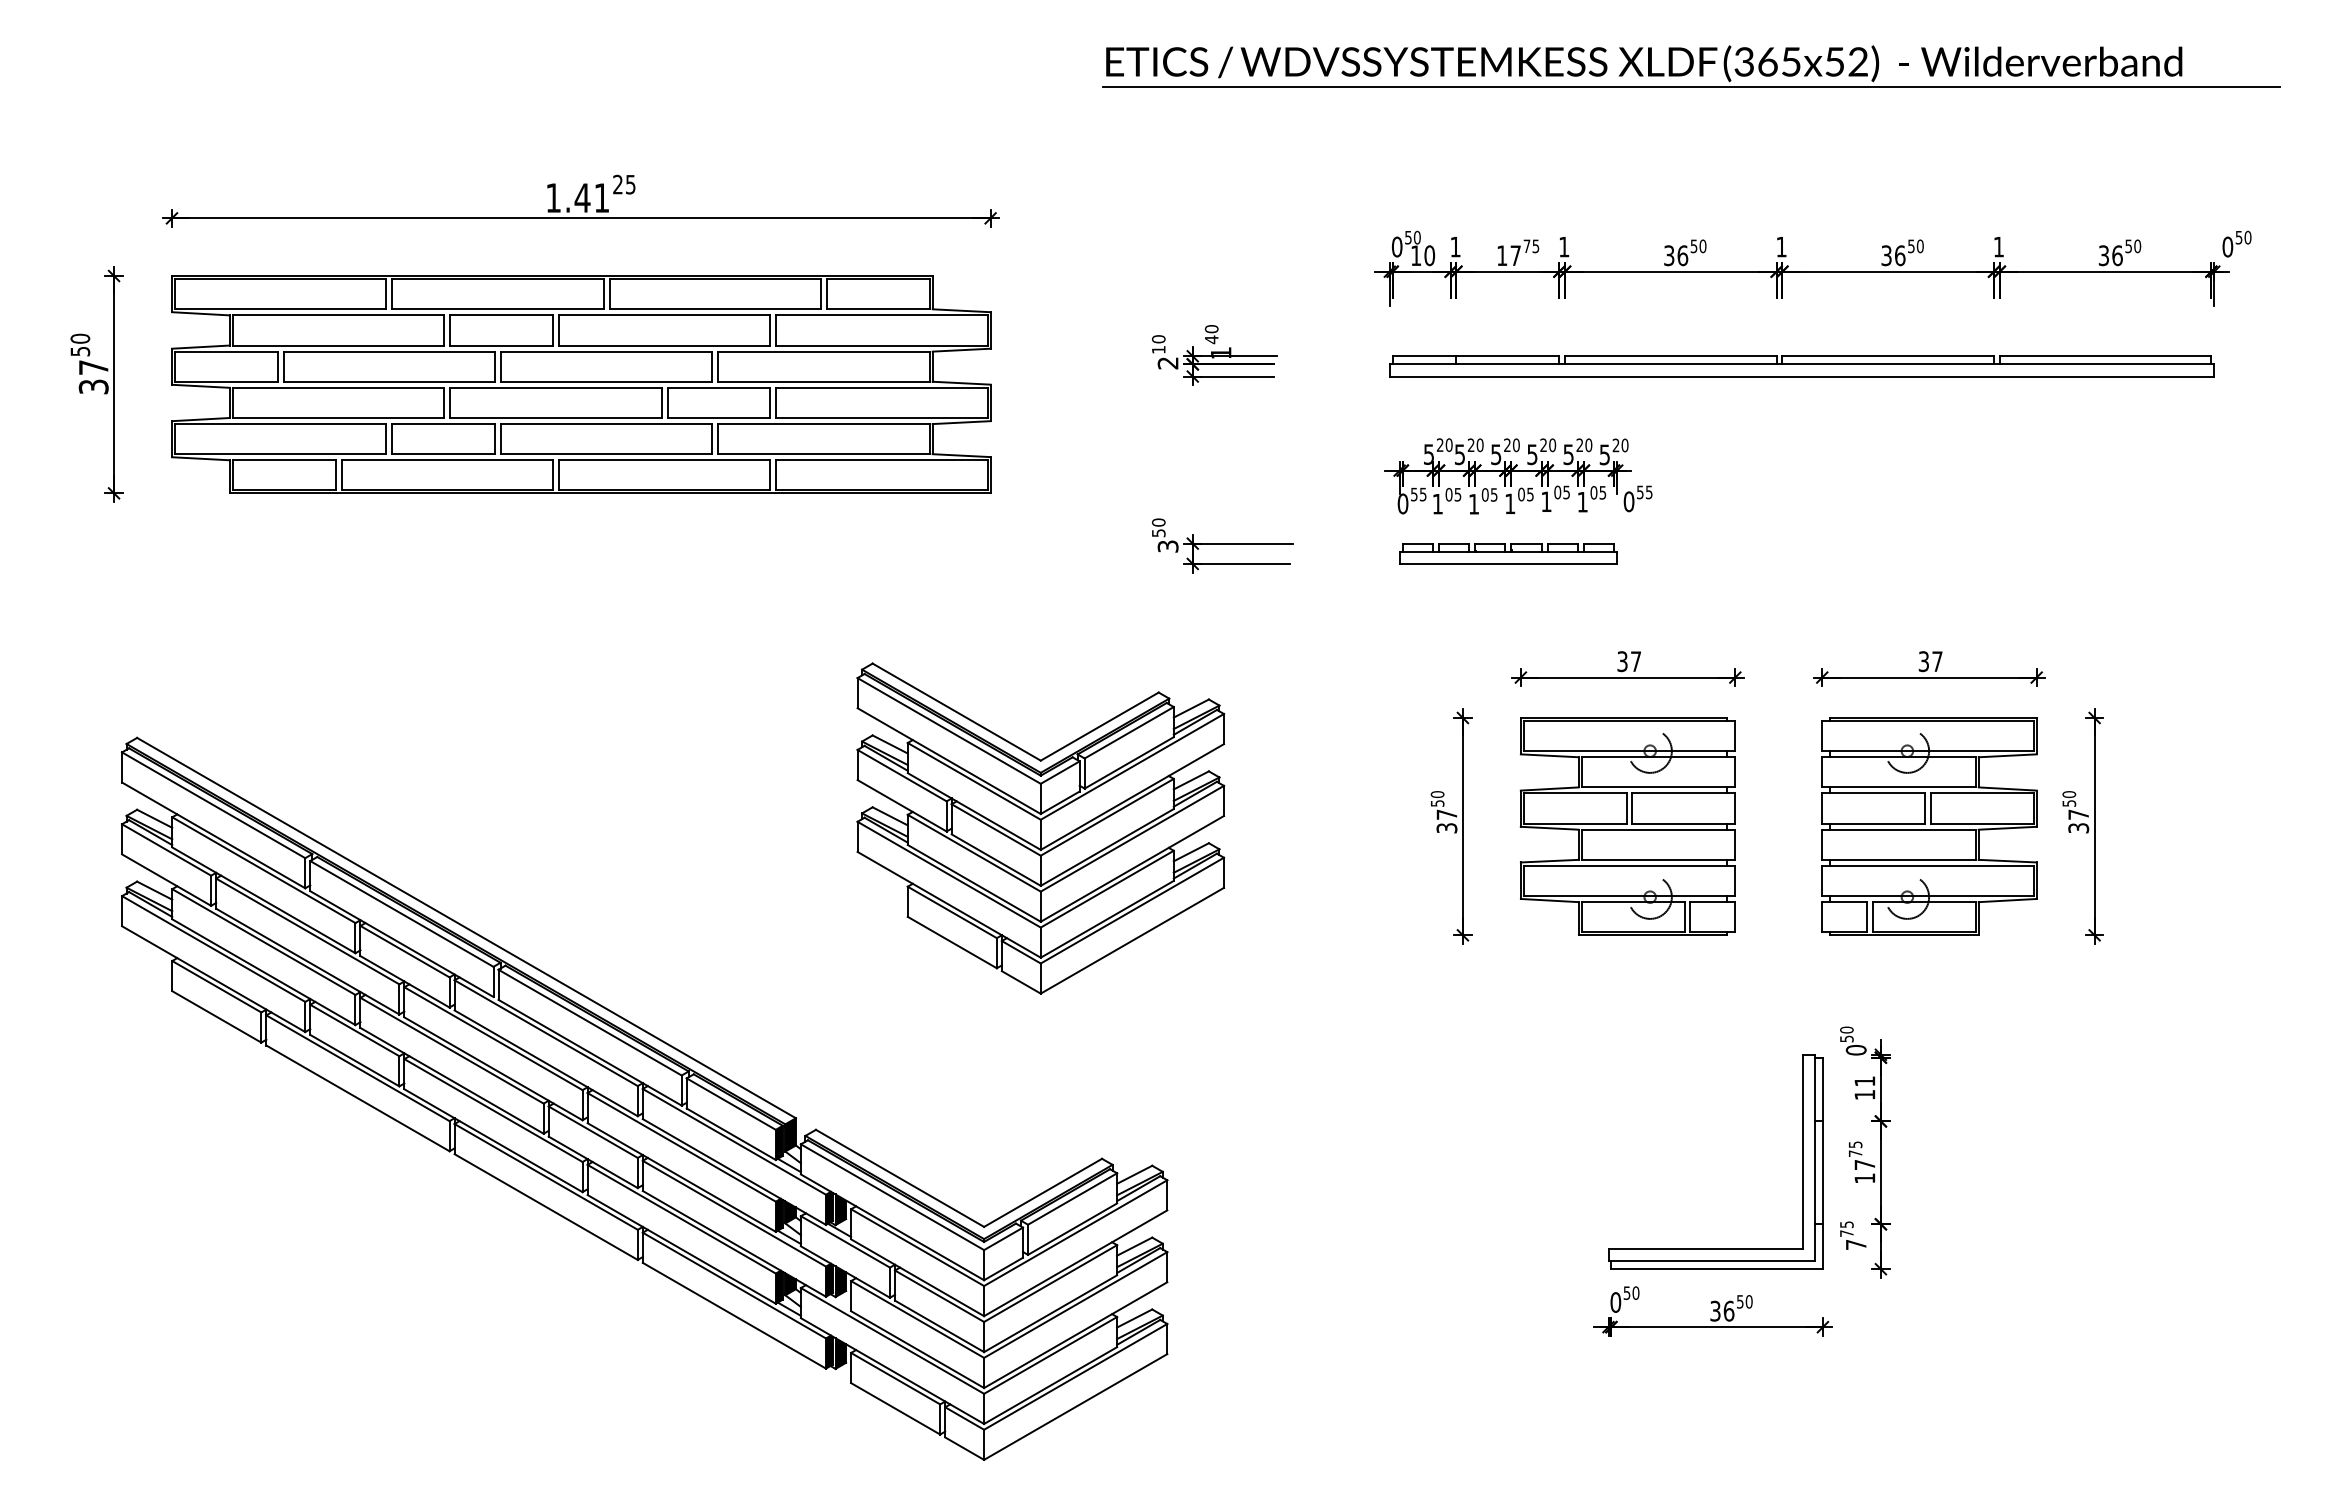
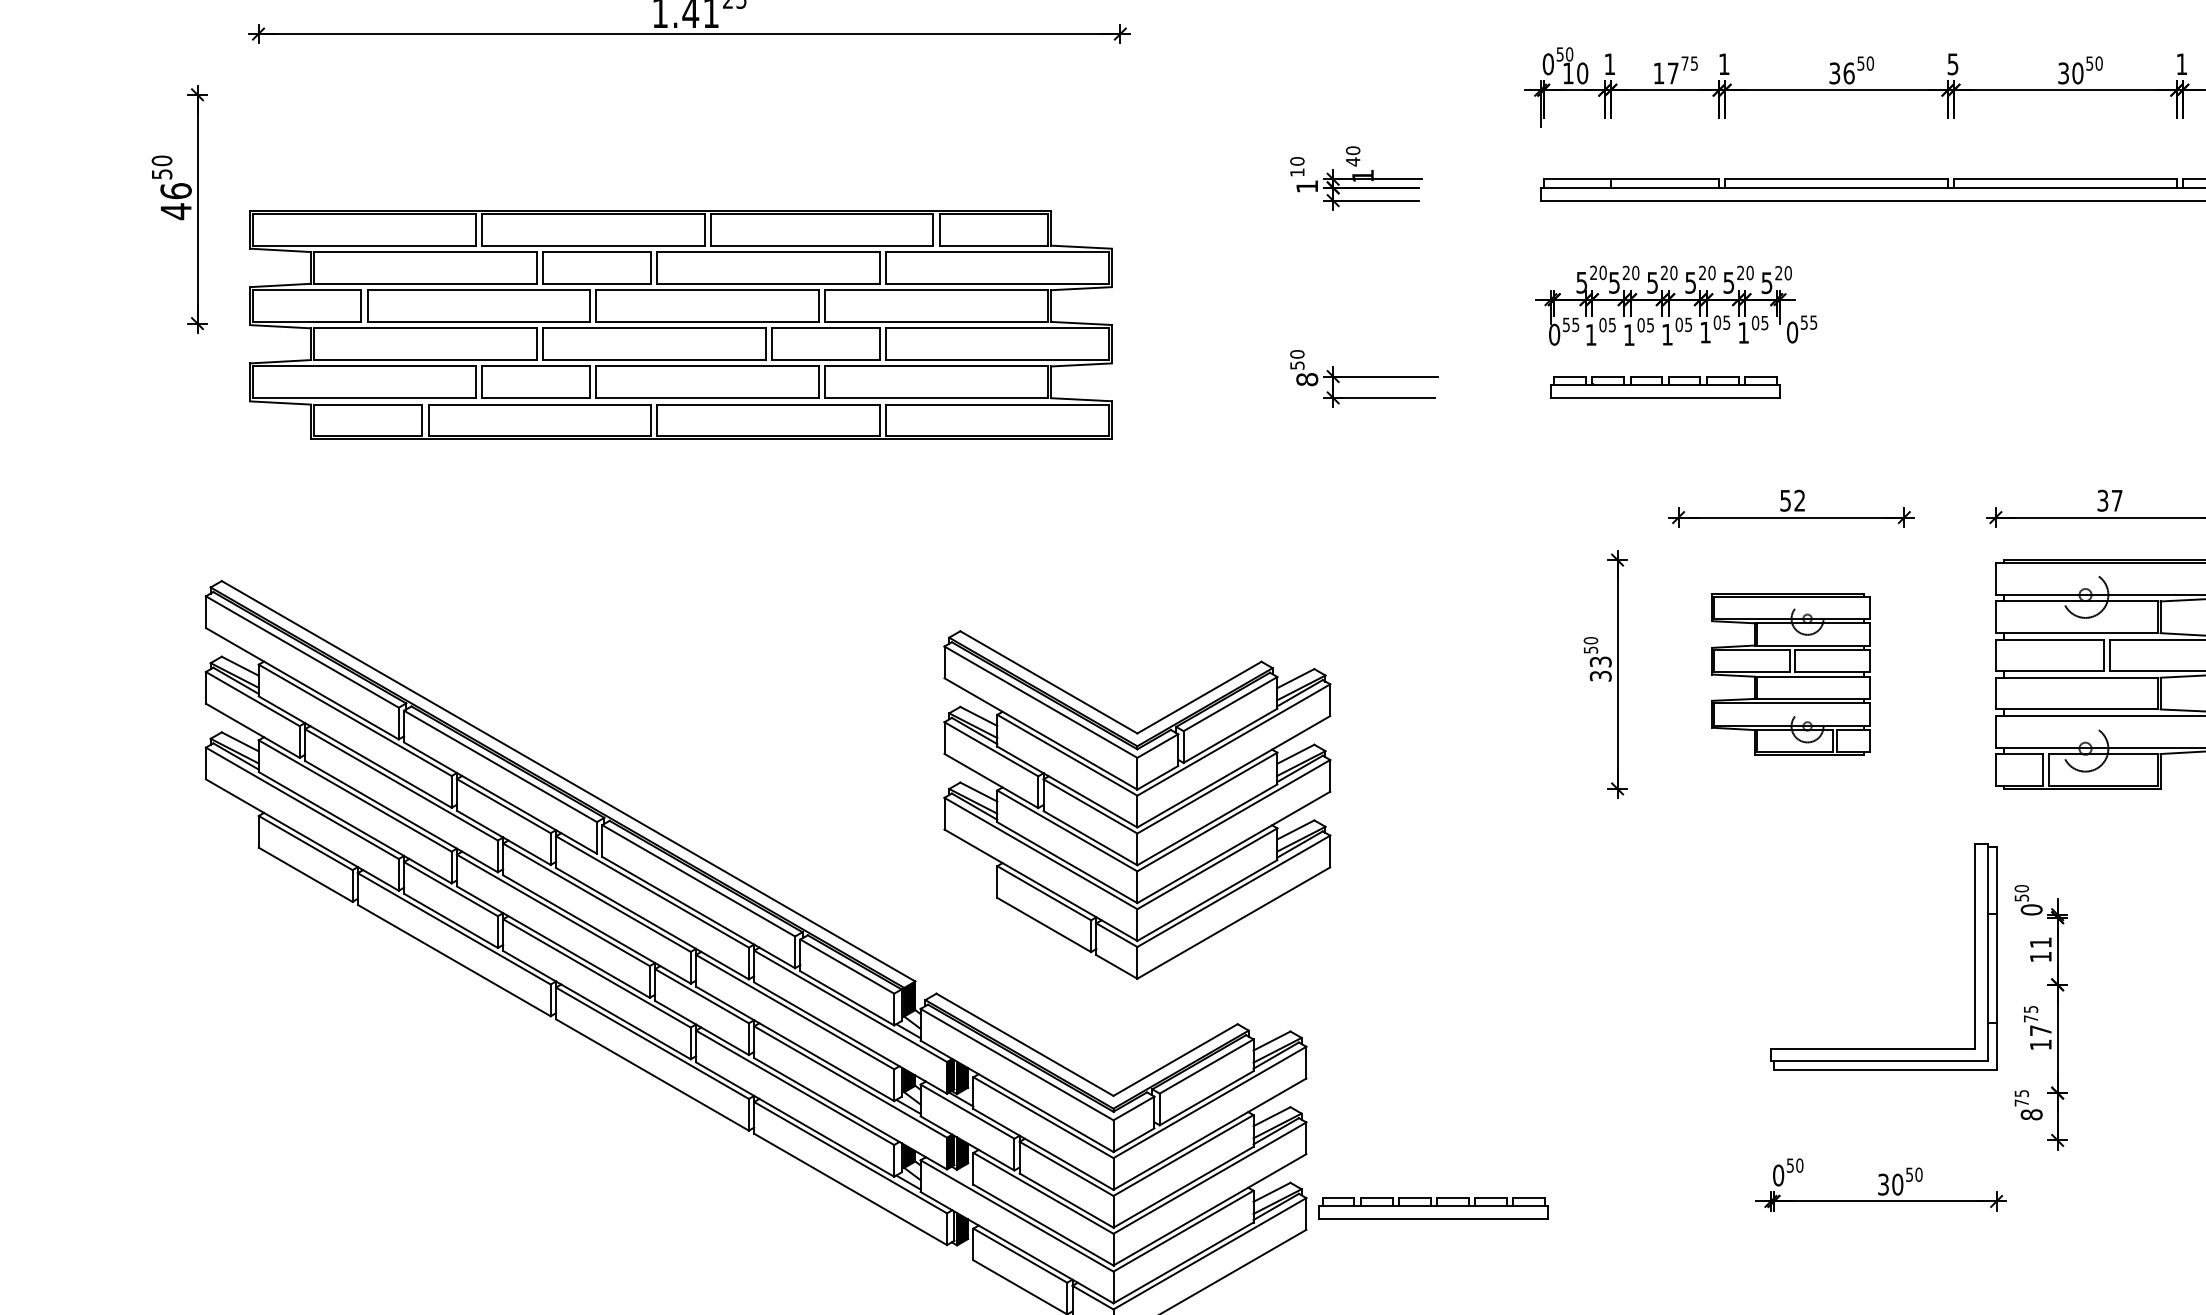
text: (1781, 247) -> (1952, 64), 1 -> 5
text: (1900, 255) -> (2078, 73), 36 -> 30
text: (1167, 363) -> (1306, 186), 2 -> 1
text: (93, 377) -> (175, 201), 37 -> 46
part: (581, 384) -> (681, 324), moved
text: (1167, 546) -> (1306, 379), 3 -> 8
text: (1629, 661) -> (1792, 500), 37 -> 52
text: (1446, 814) -> (1600, 661), 37 -> 33
part: (1627, 826) -> (1790, 674), size x0.7
part: (1040, 828) -> (1137, 804), moved
fill: (778, 1142) -> (897, 1007), removed
part: (1802, 1161) -> (1975, 956), moved
fill: (778, 1214) -> (897, 1082), removed
text: (1855, 1244) -> (2030, 1114), 7 -> 8
fill: (778, 1286) -> (897, 1158), removed
text: (1728, 1310) -> (1897, 1183), 36 -> 30
part: (1288, 1333) -> (1433, 1208), added
fill: (829, 1351) -> (950, 1227), removed

